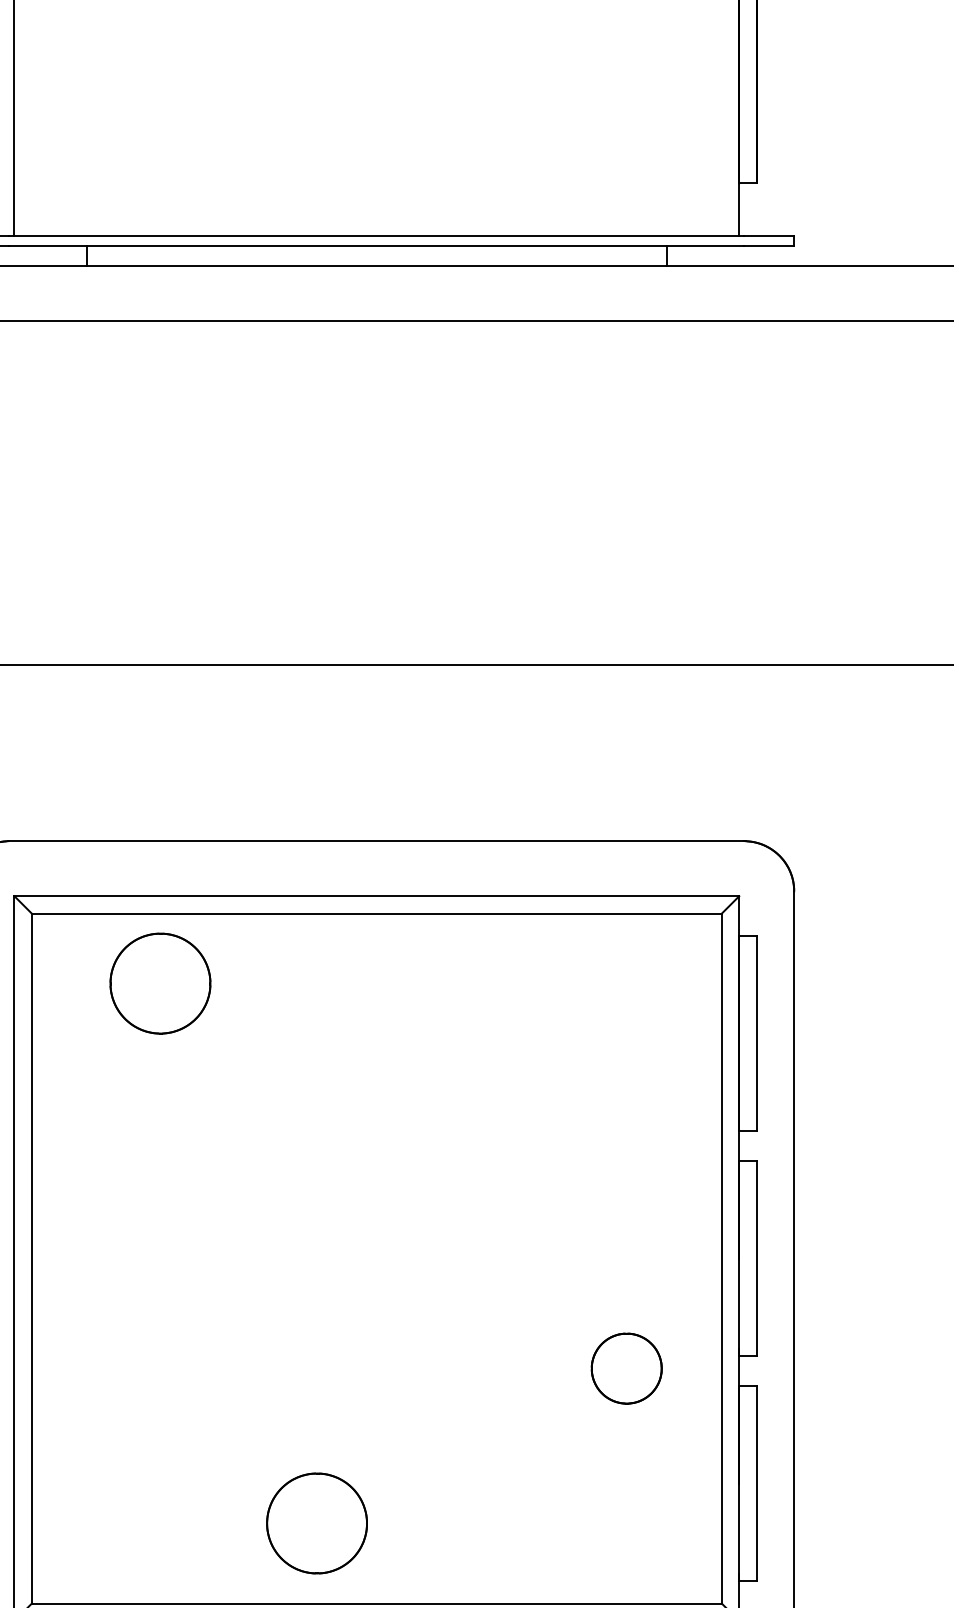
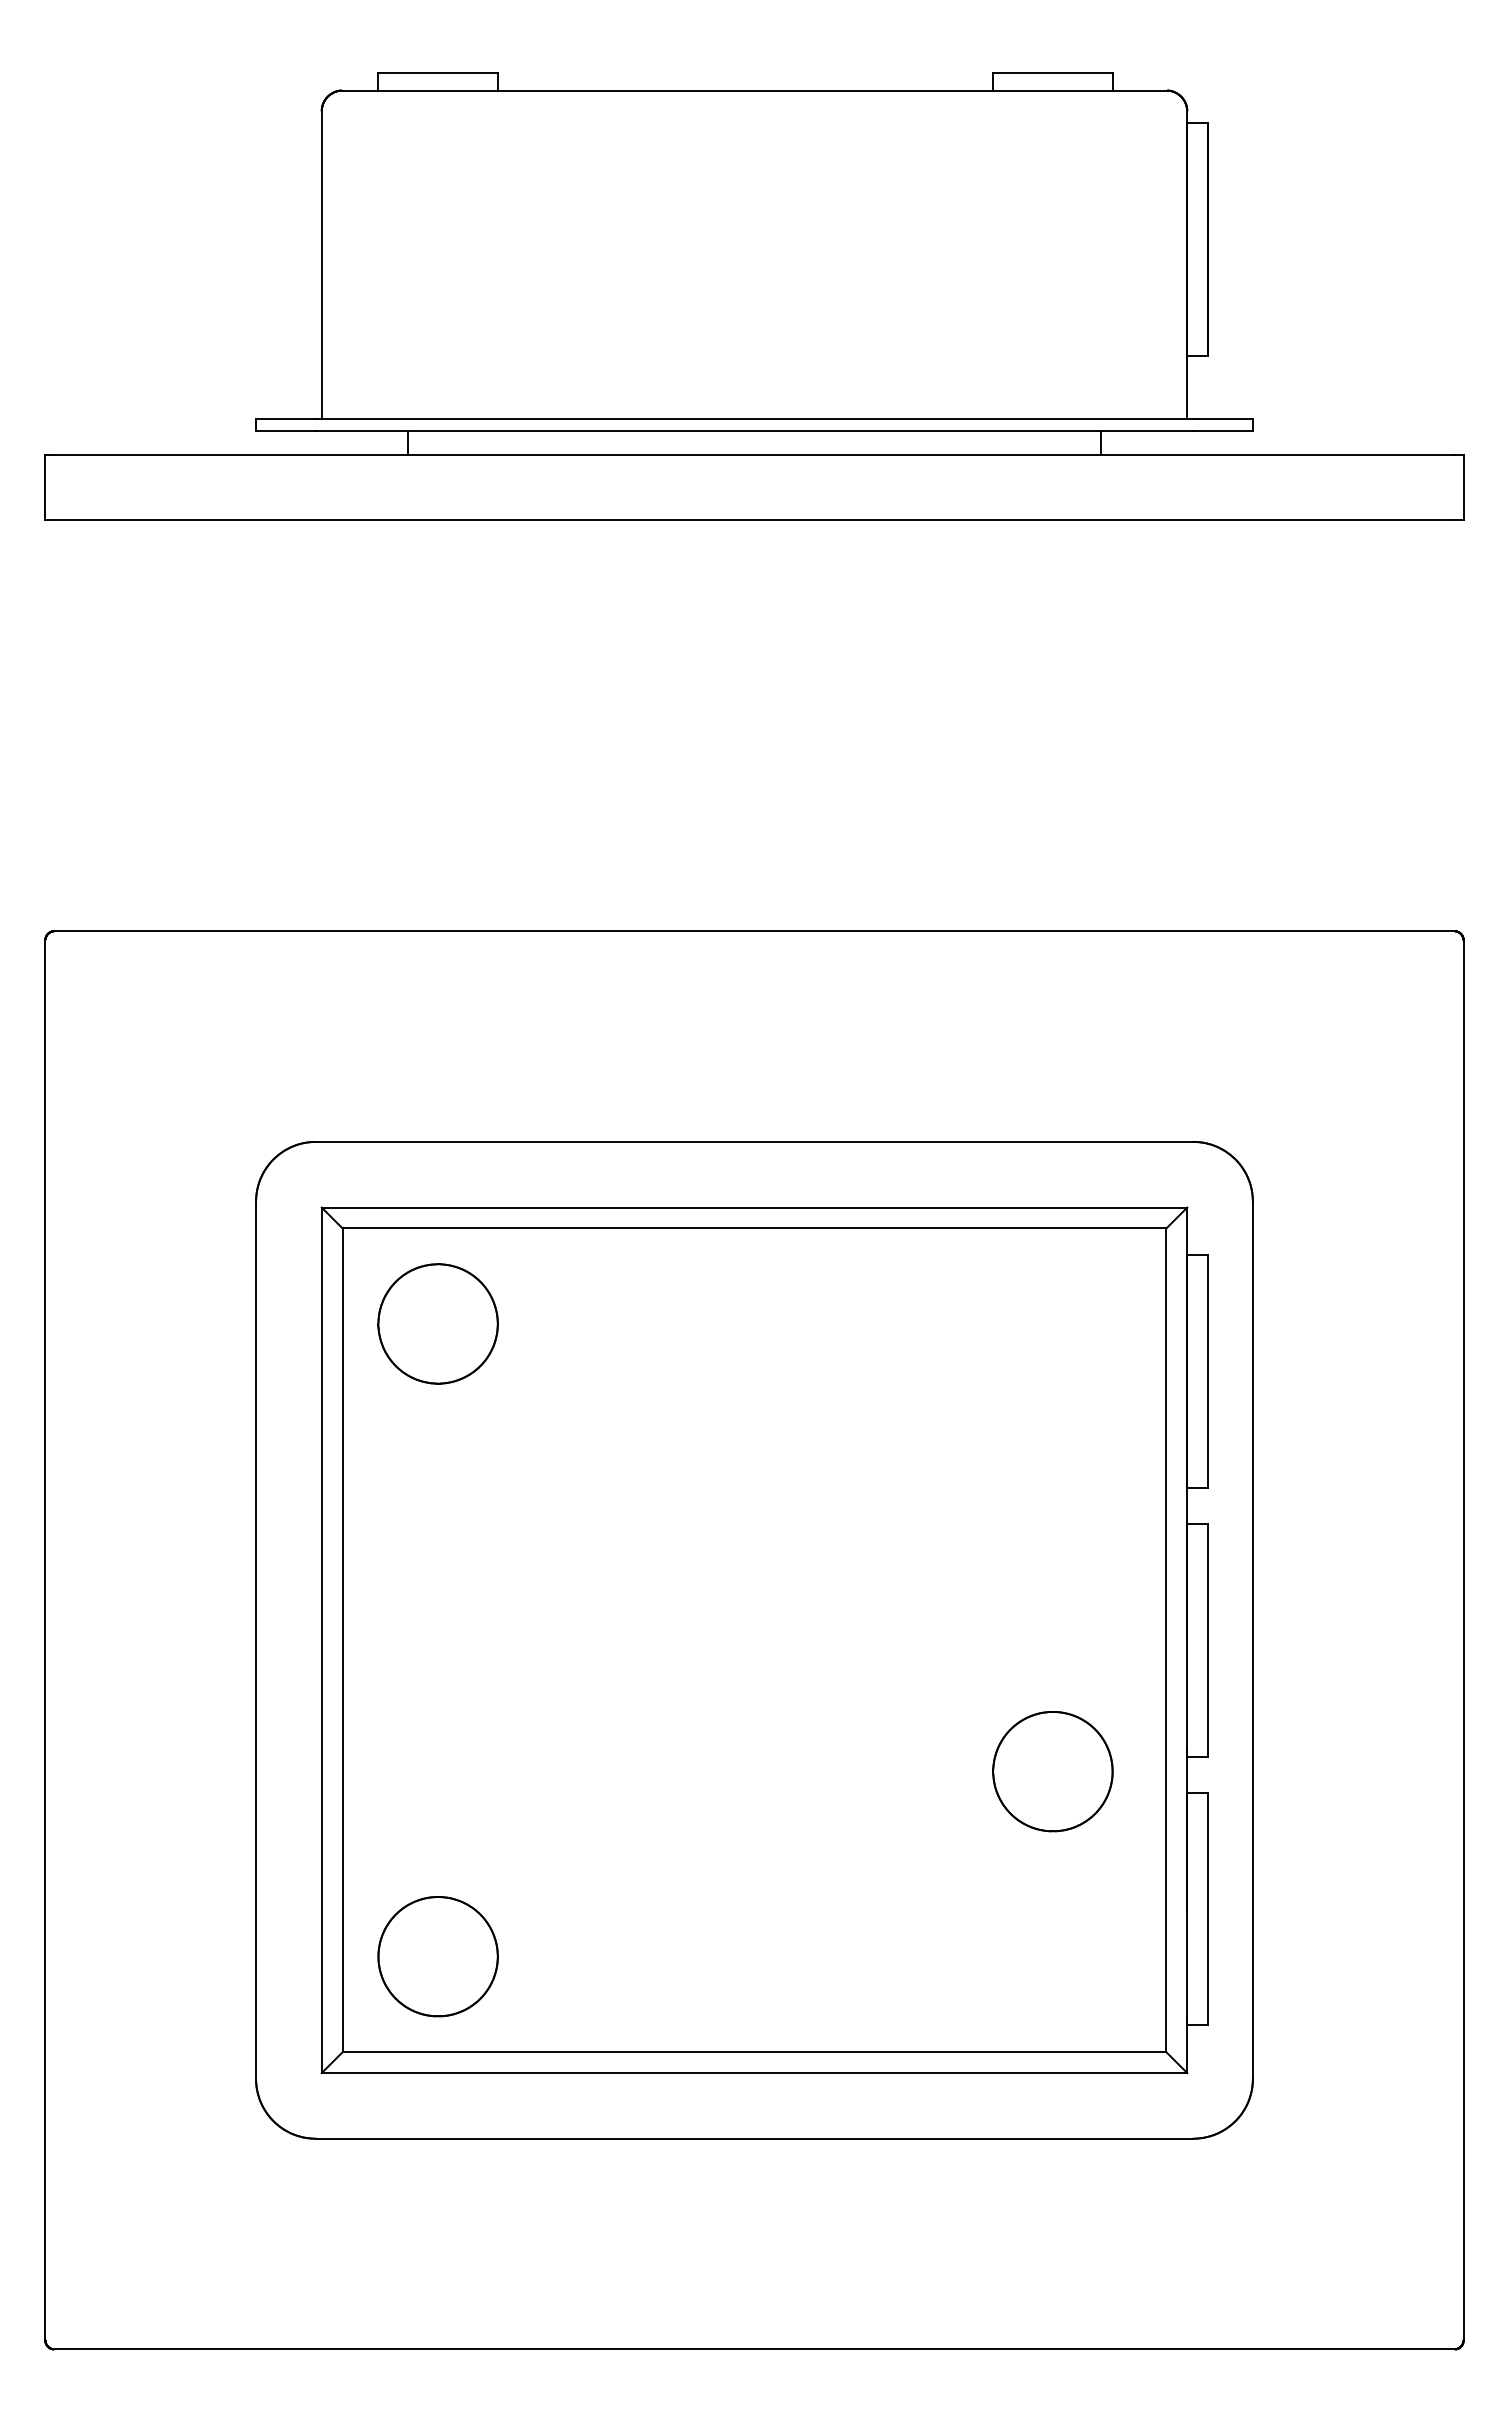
part: (159, 983) -> (437, 1323), moved
part: (626, 1368) -> (1052, 1771), size x1.43
part: (316, 1523) -> (437, 1956), moved

